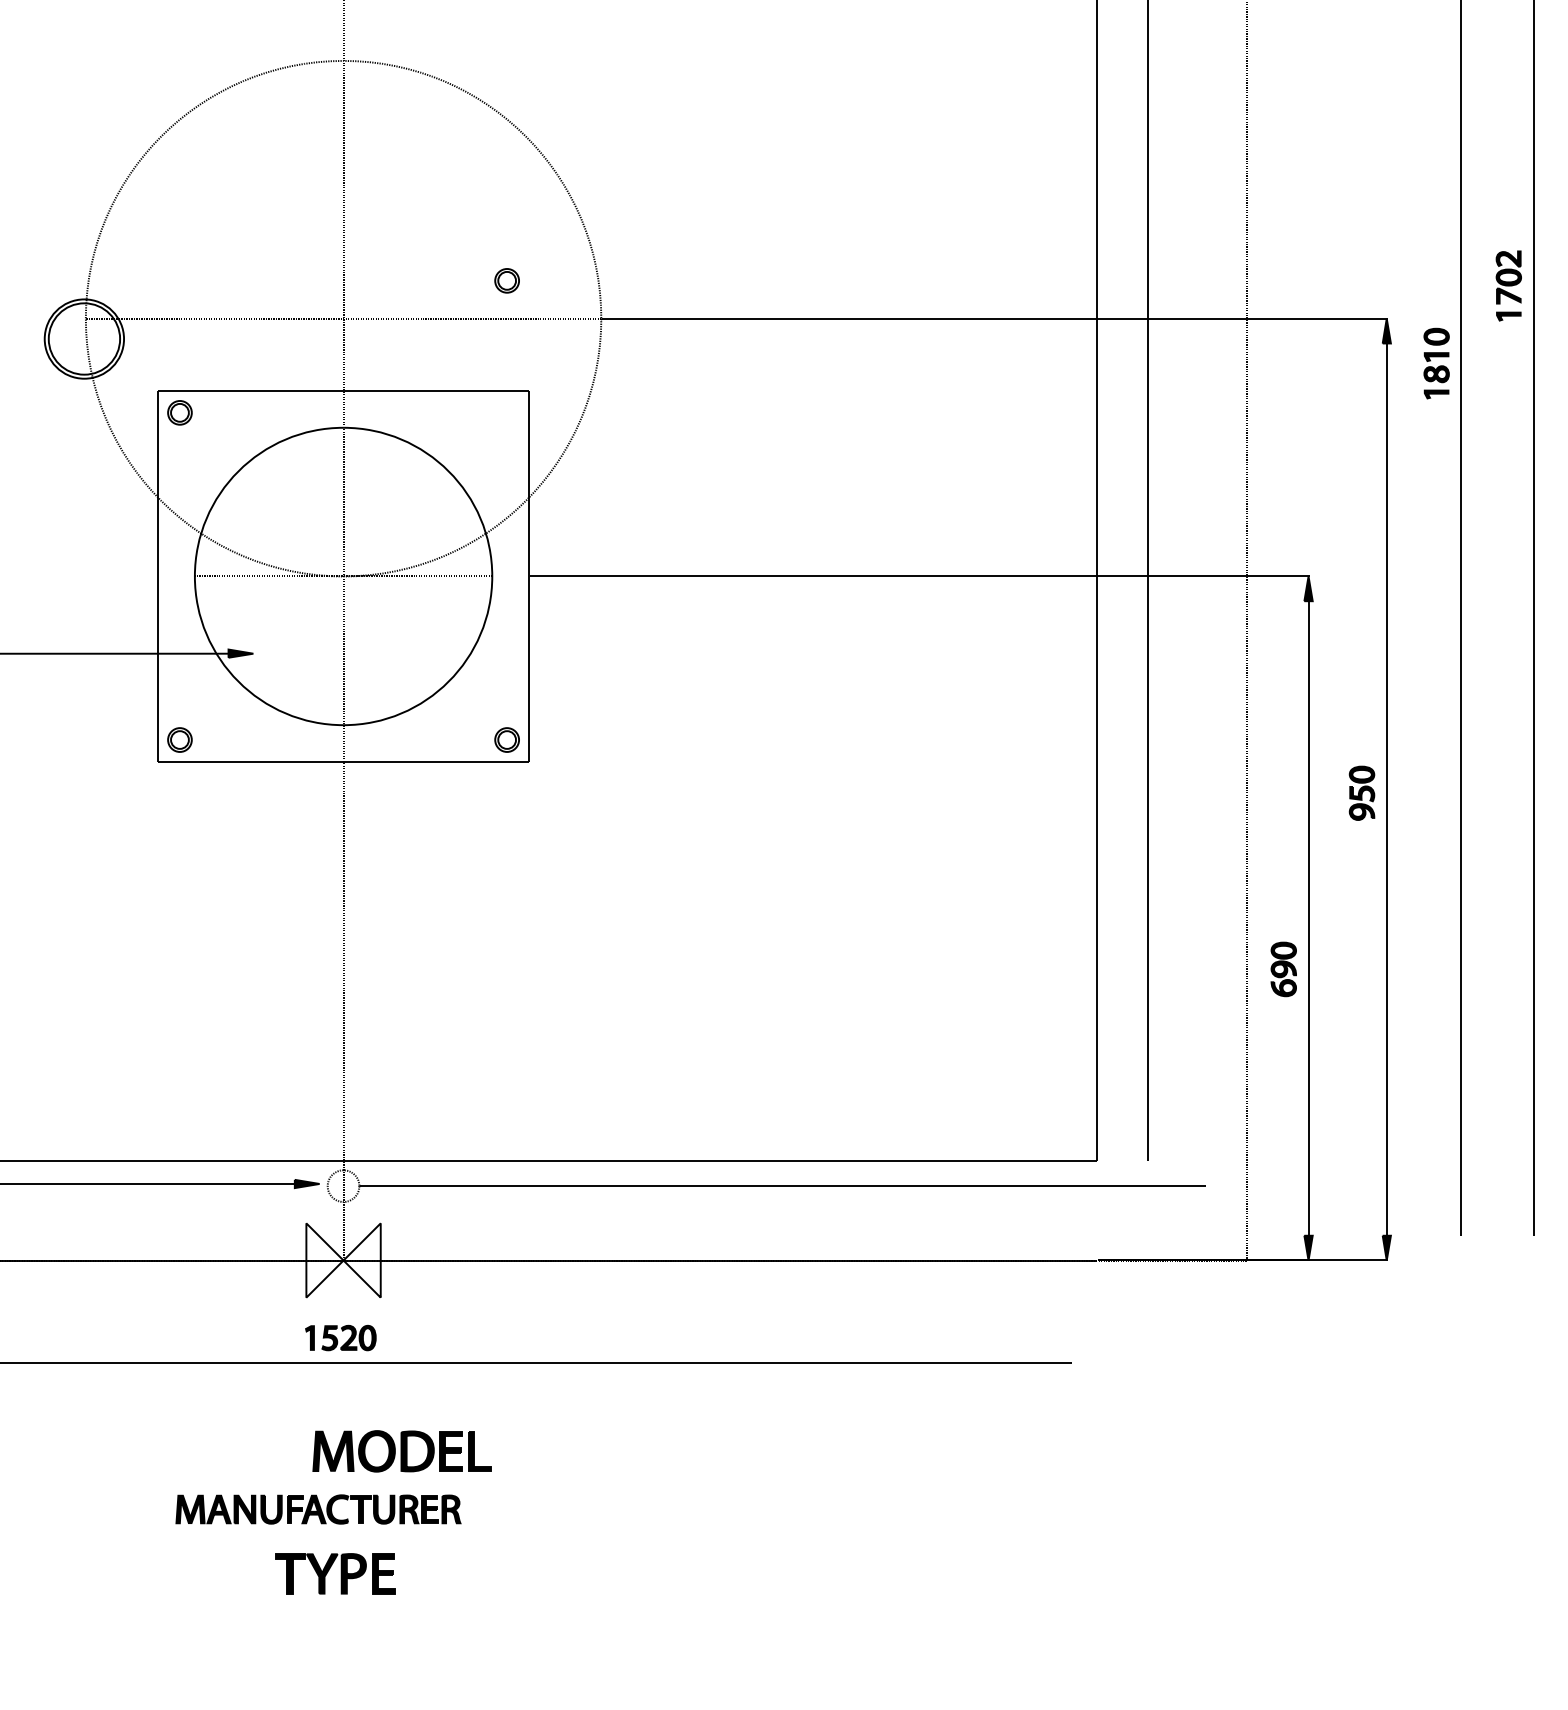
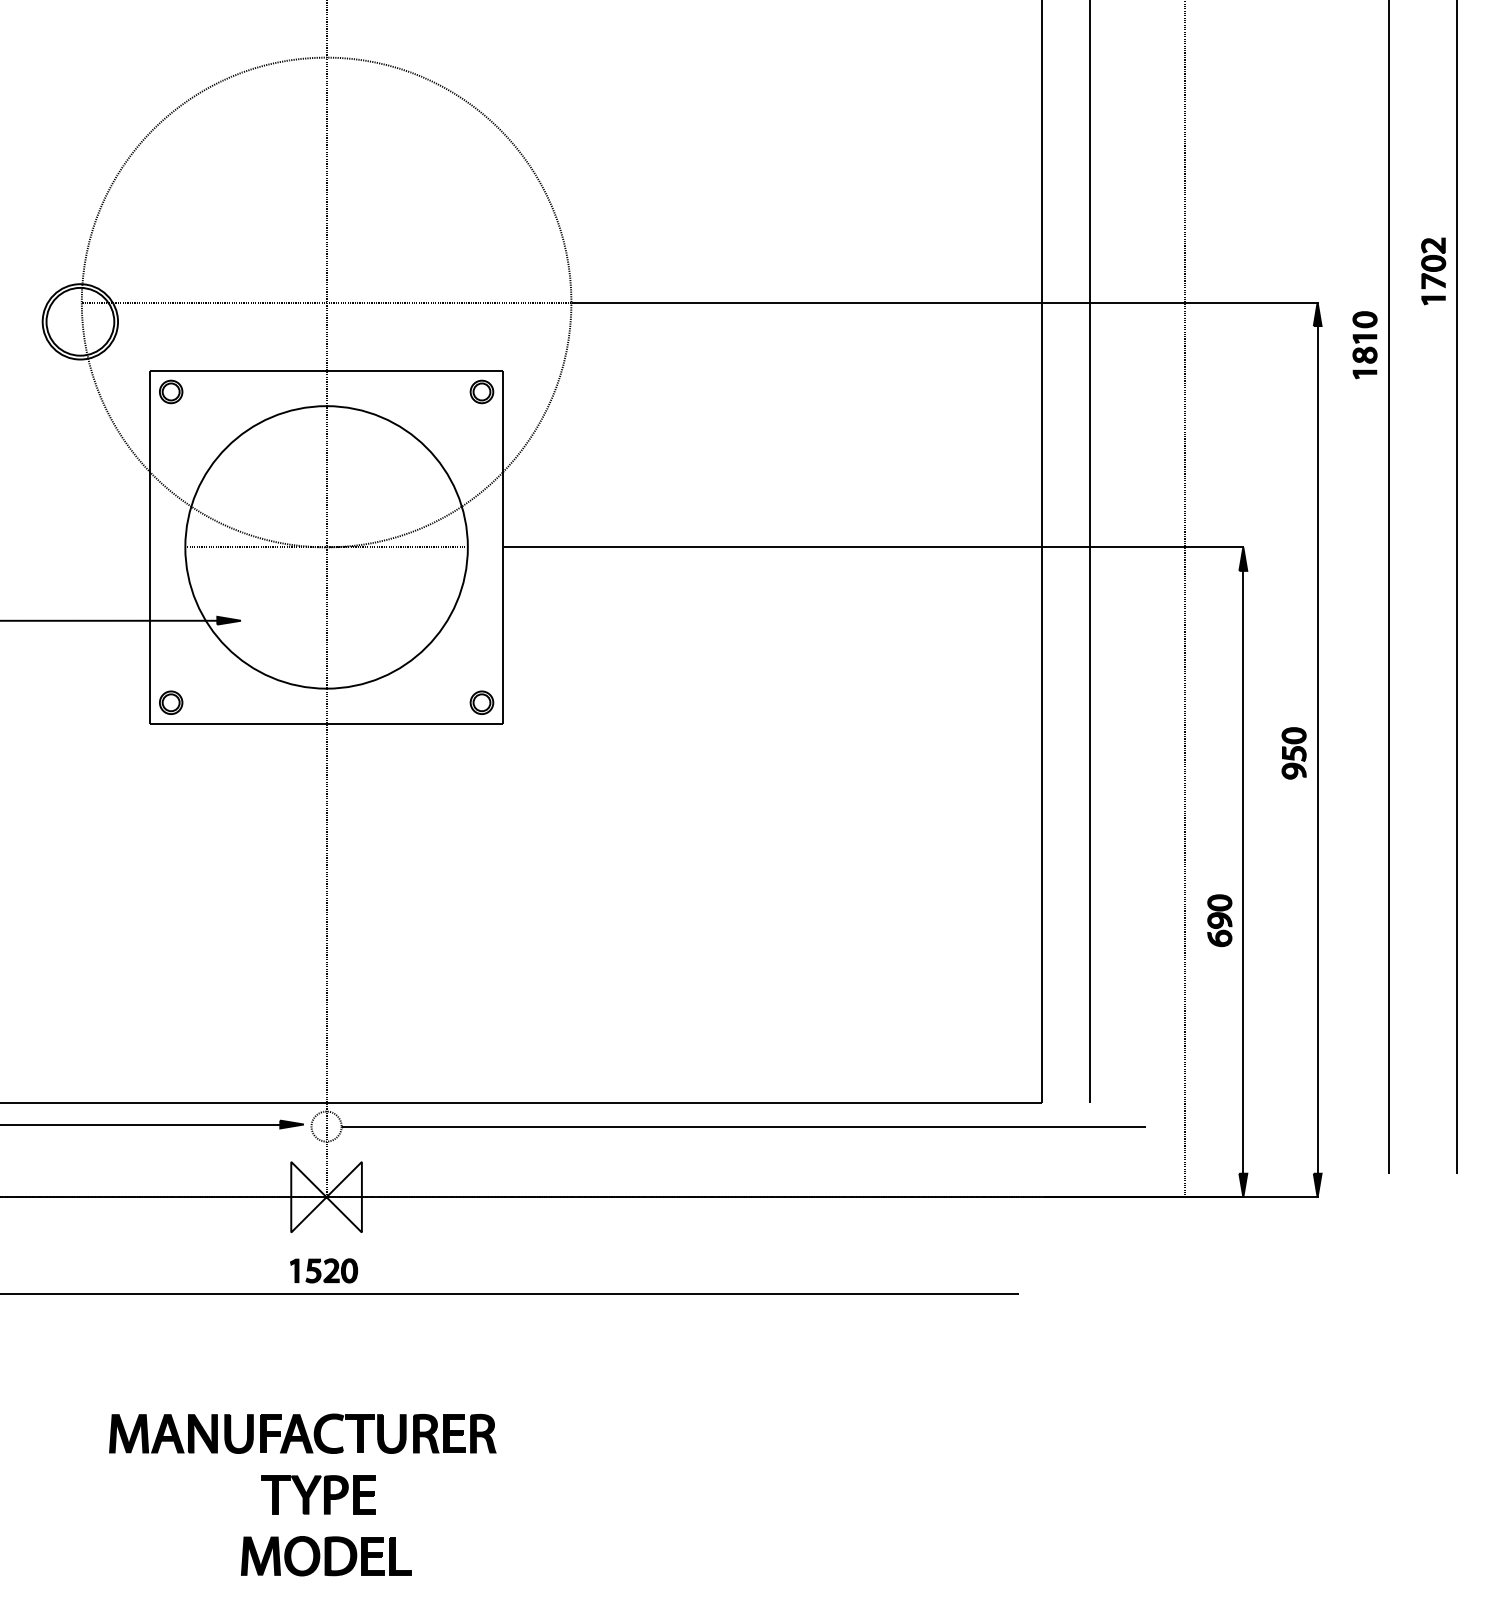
part: (506, 280) -> (481, 391), moved
part: (401, 1451) -> (325, 1556), moved
part: (318, 1509) -> (302, 1433), size x1.43

